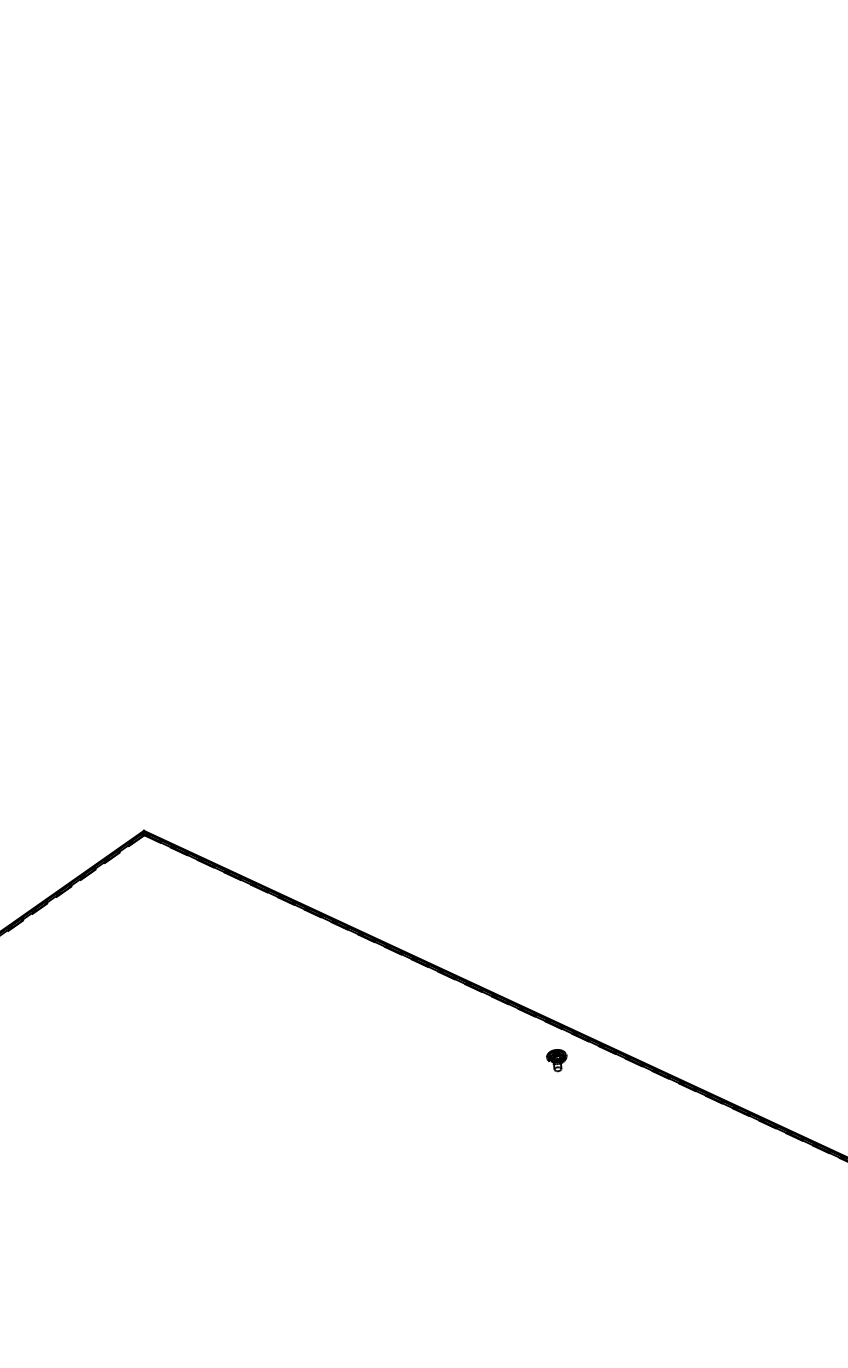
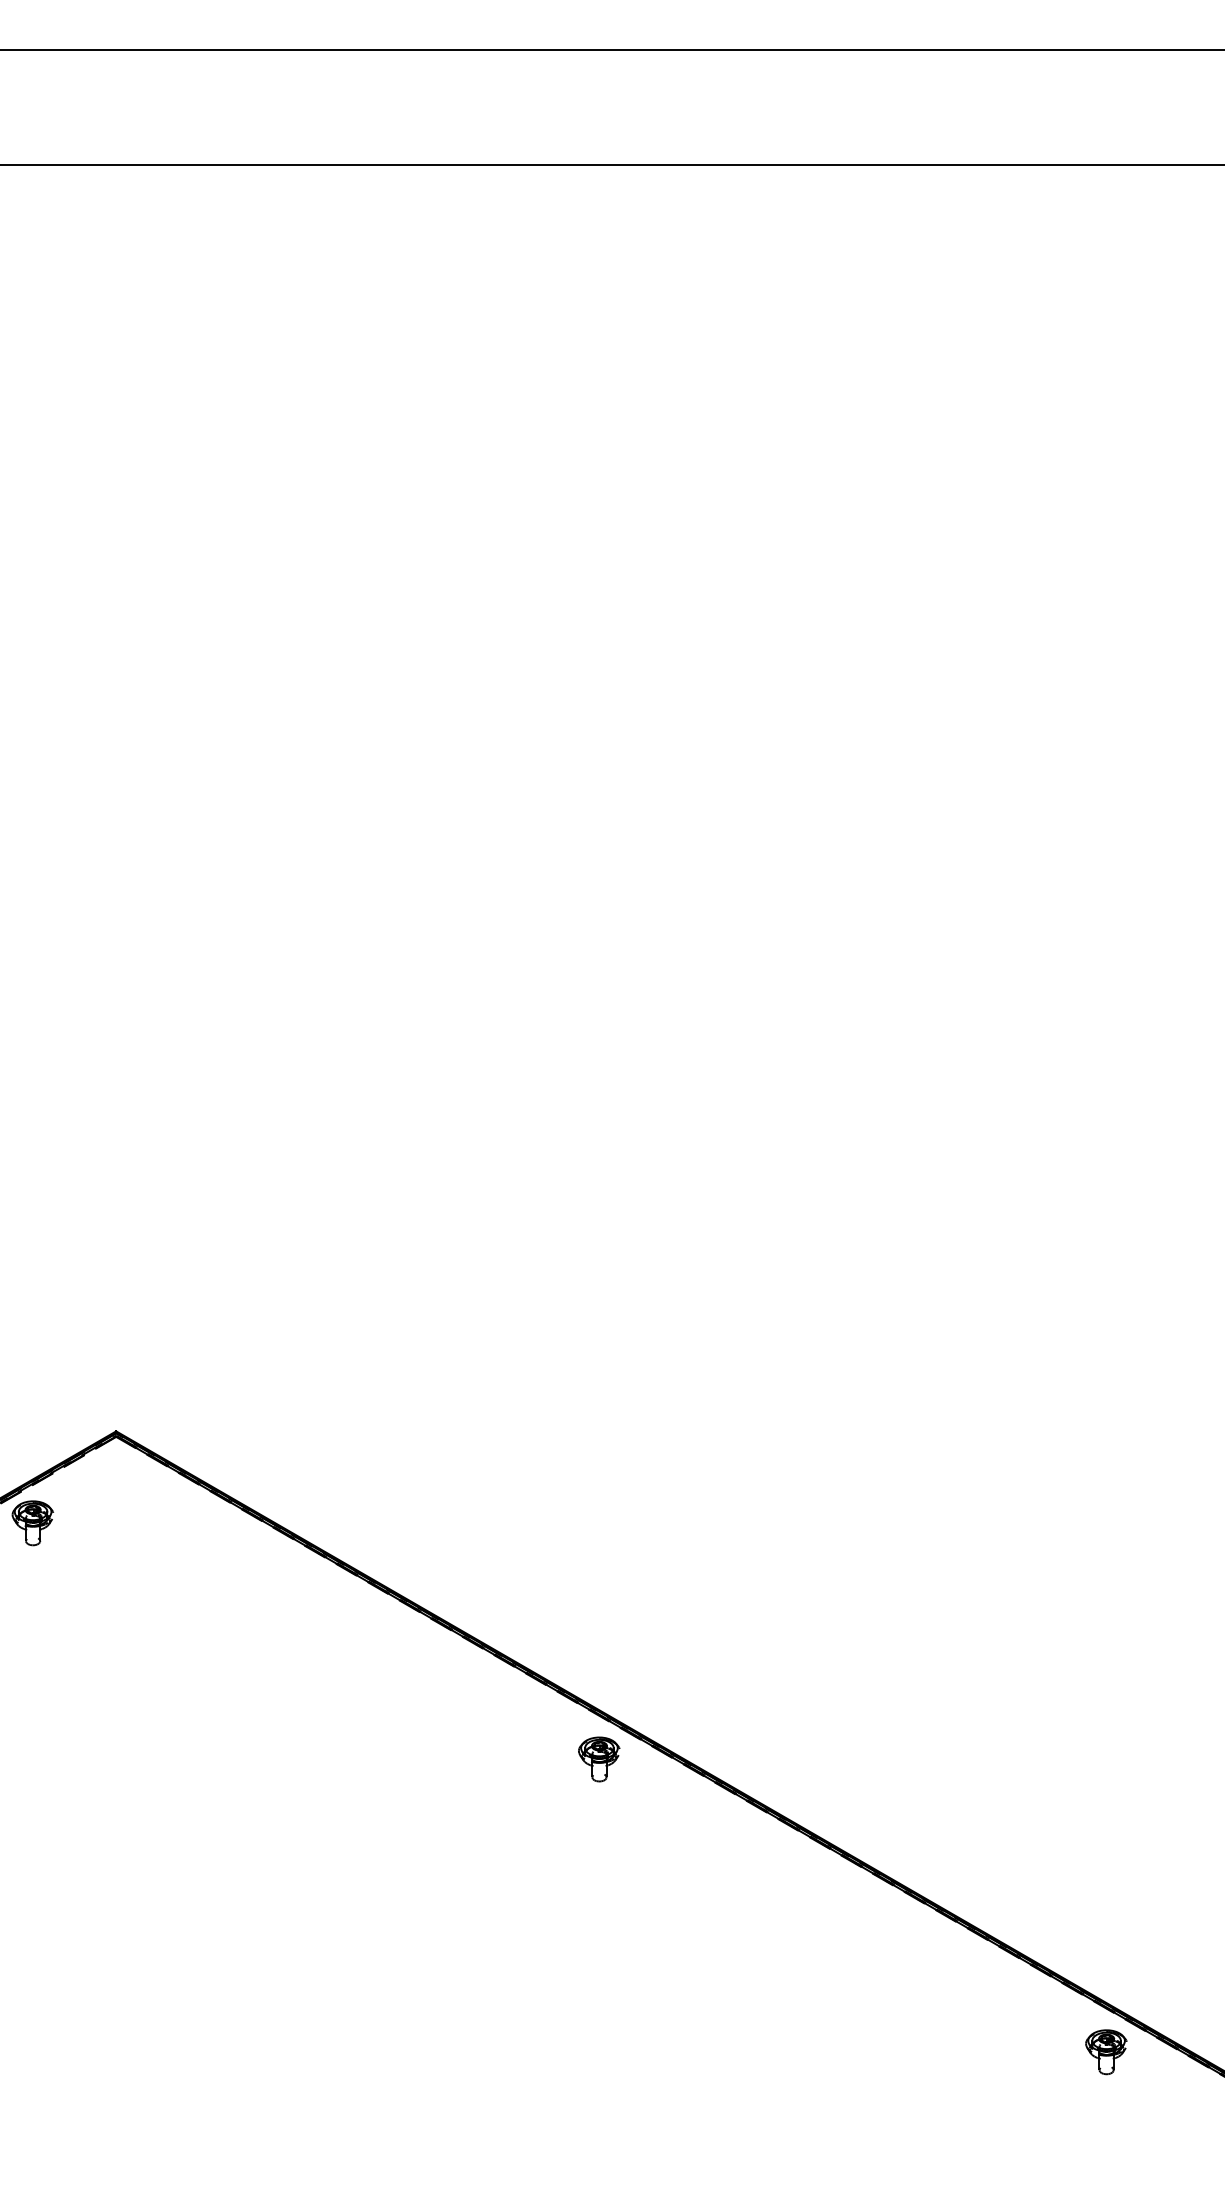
part: (83, 911) -> (32, 1523), added
part: (557, 1060) -> (599, 1759), size x1.67

